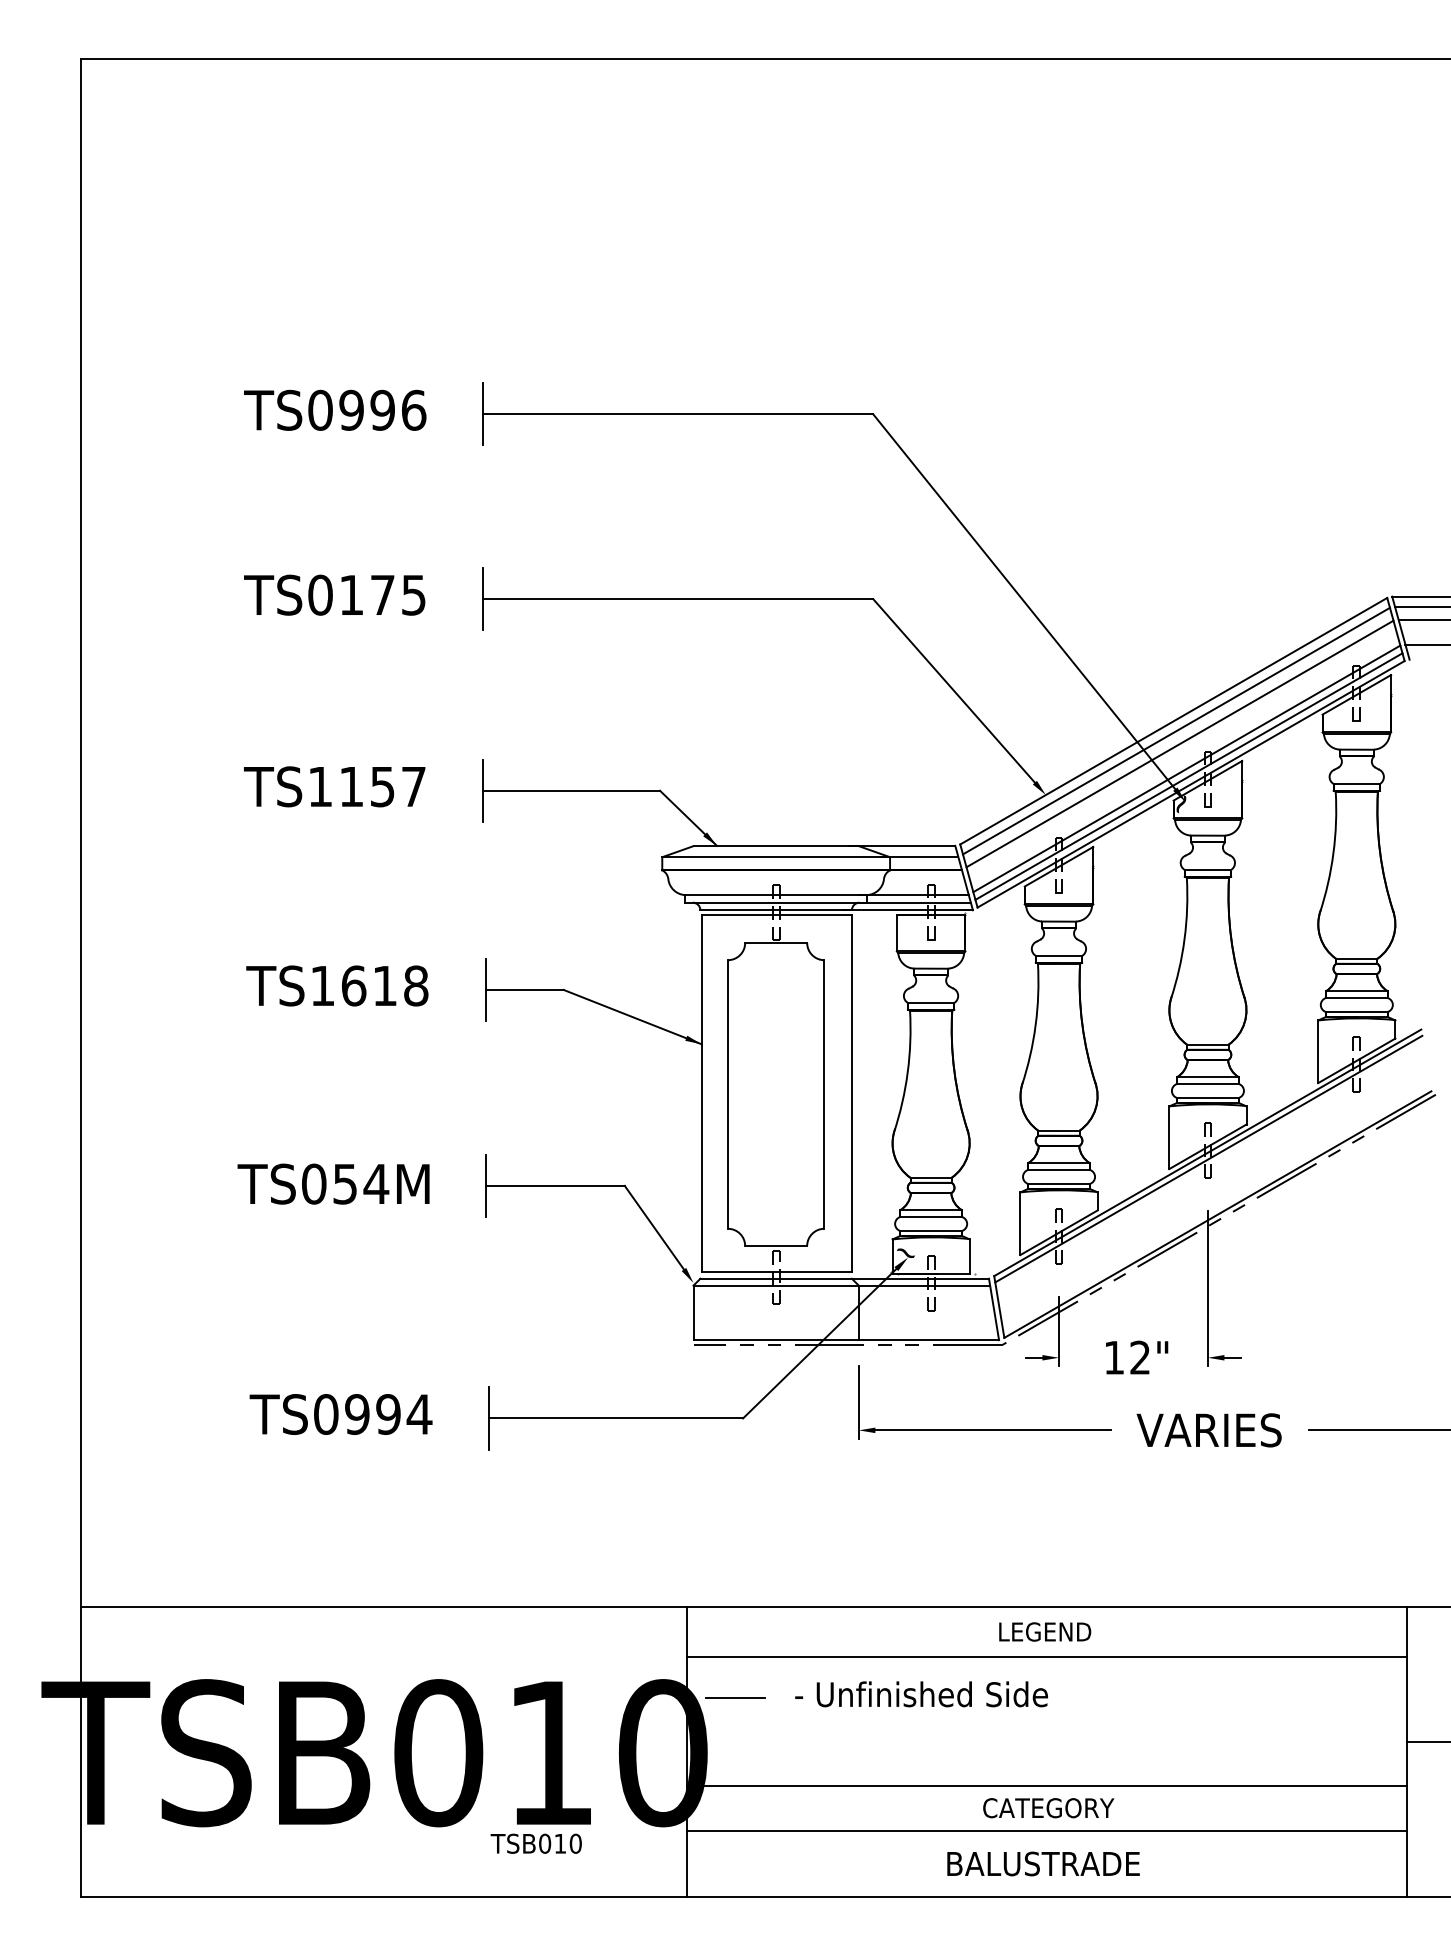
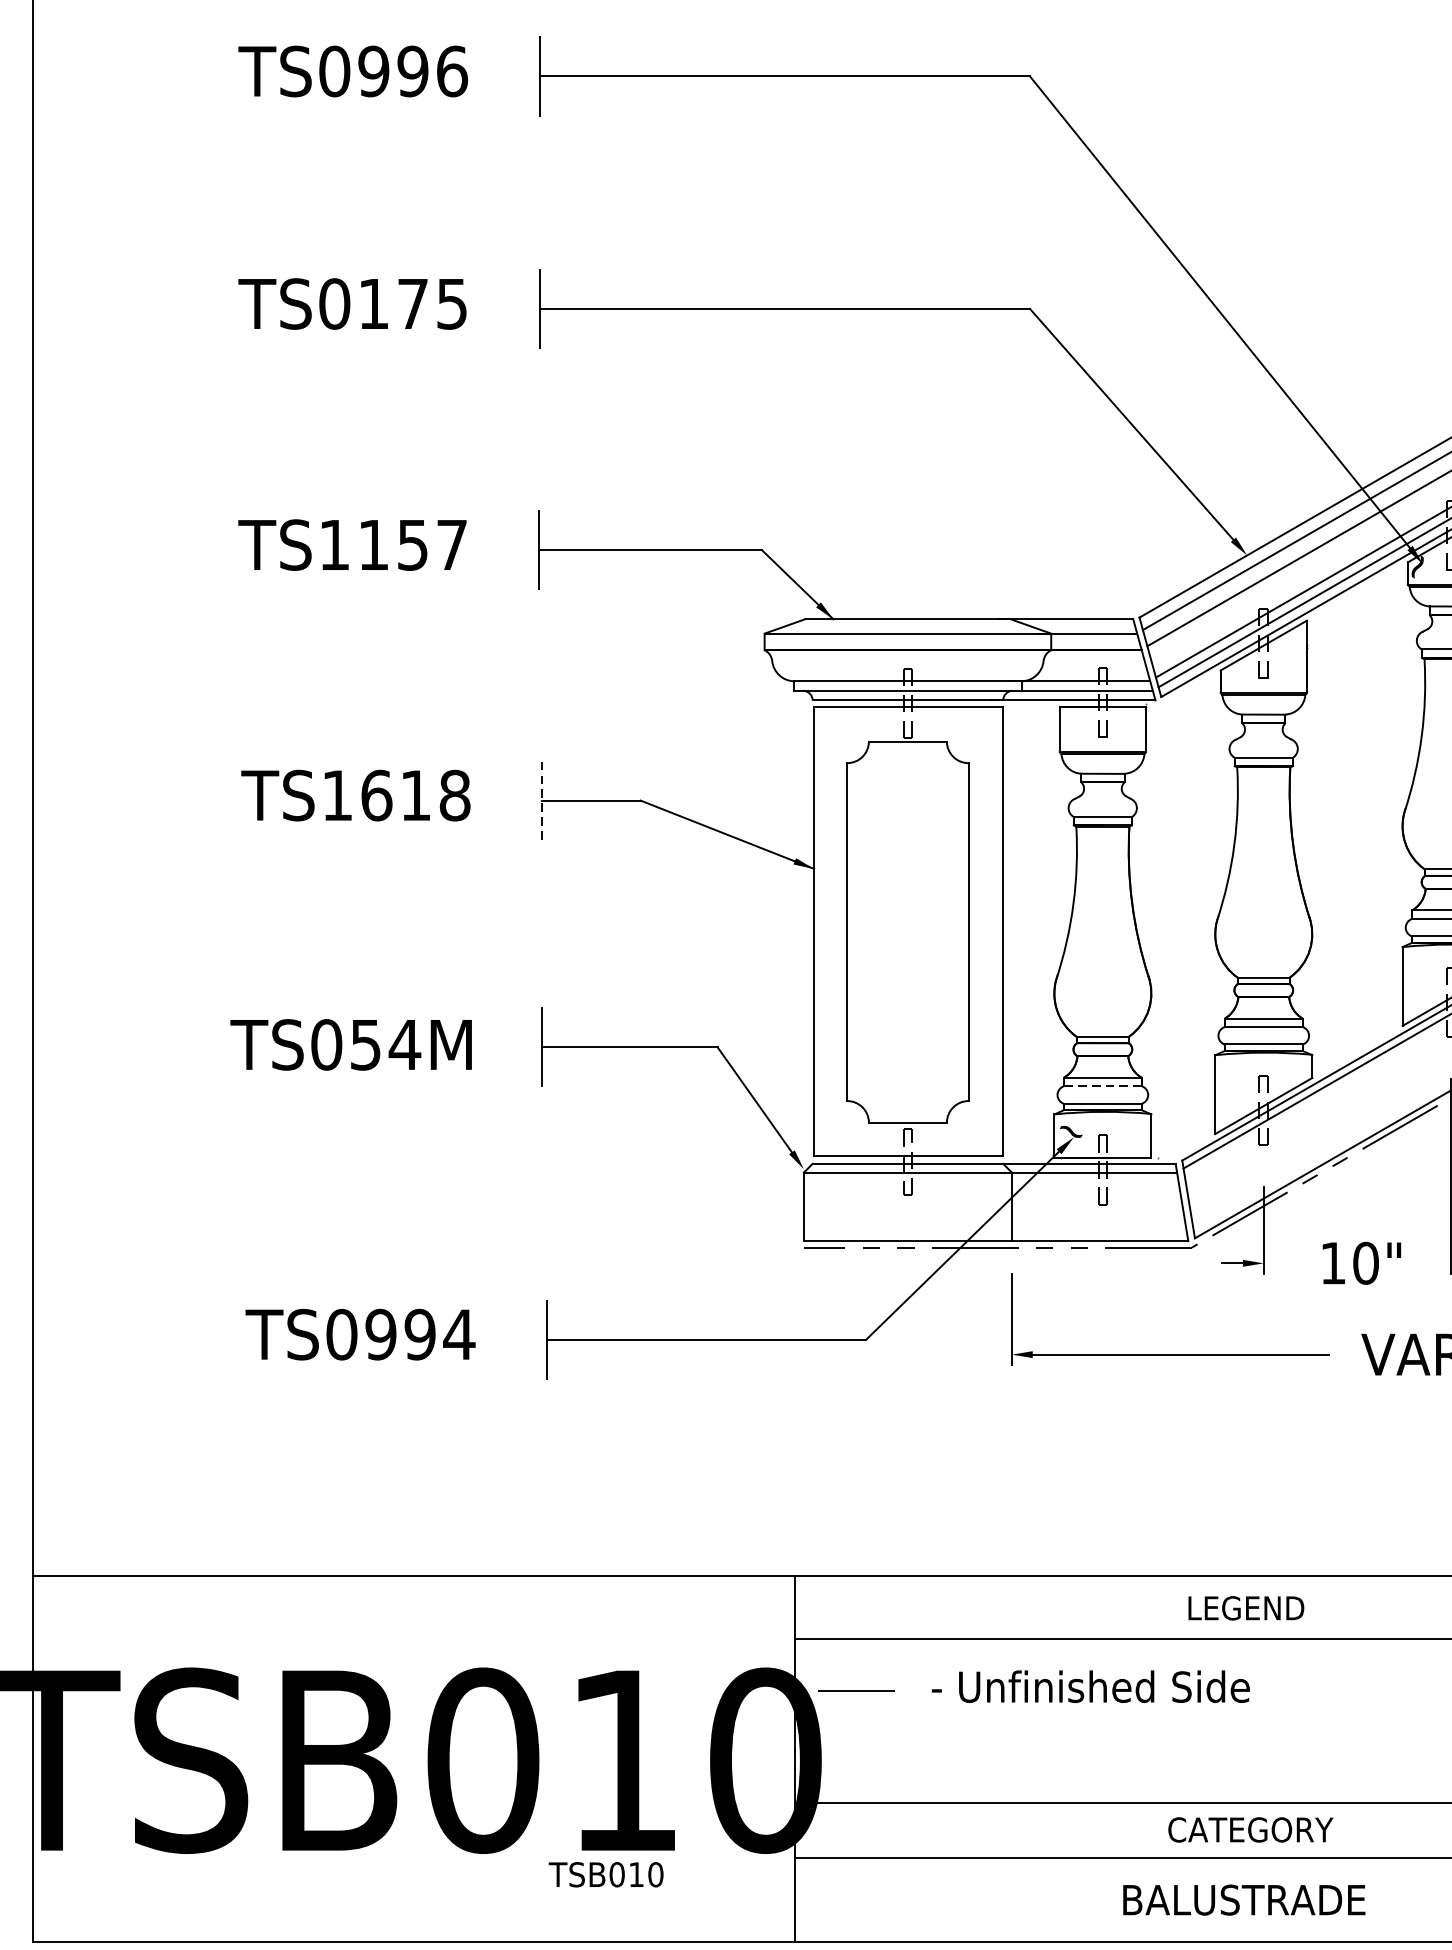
line: (485, 989) -> (542, 800), solid -> dashed
line: (931, 1217) -> (1103, 1086), solid -> dashed
text: (1140, 1357) -> (1366, 1262), 12" -> 10"

